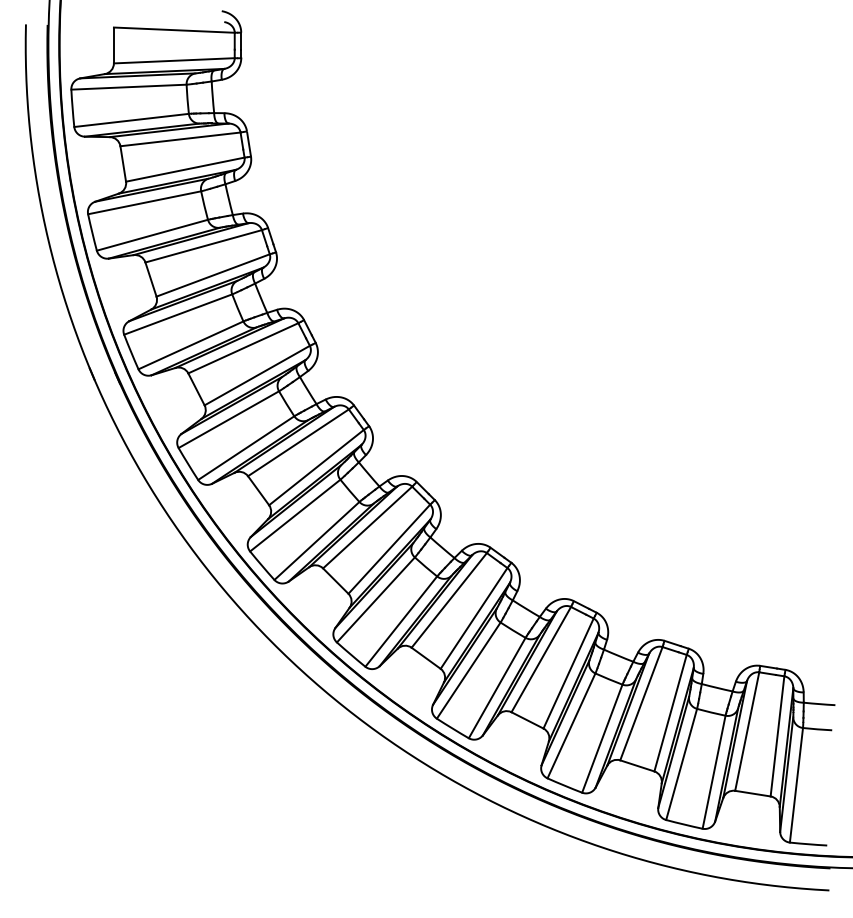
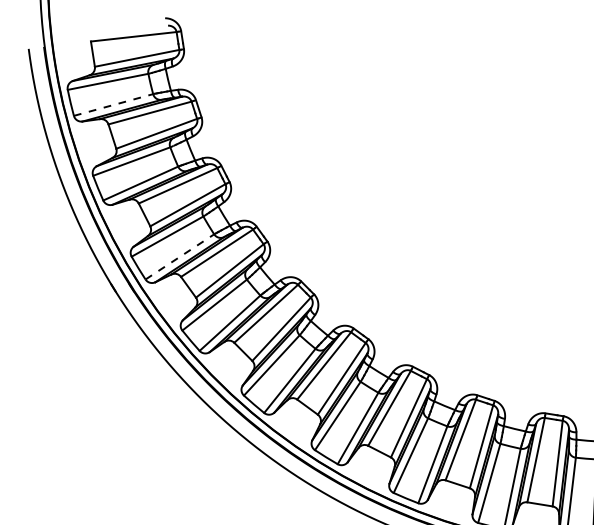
line: (131, 120) -> (113, 105), solid -> dashed
line: (190, 345) -> (179, 257), solid -> dashed

